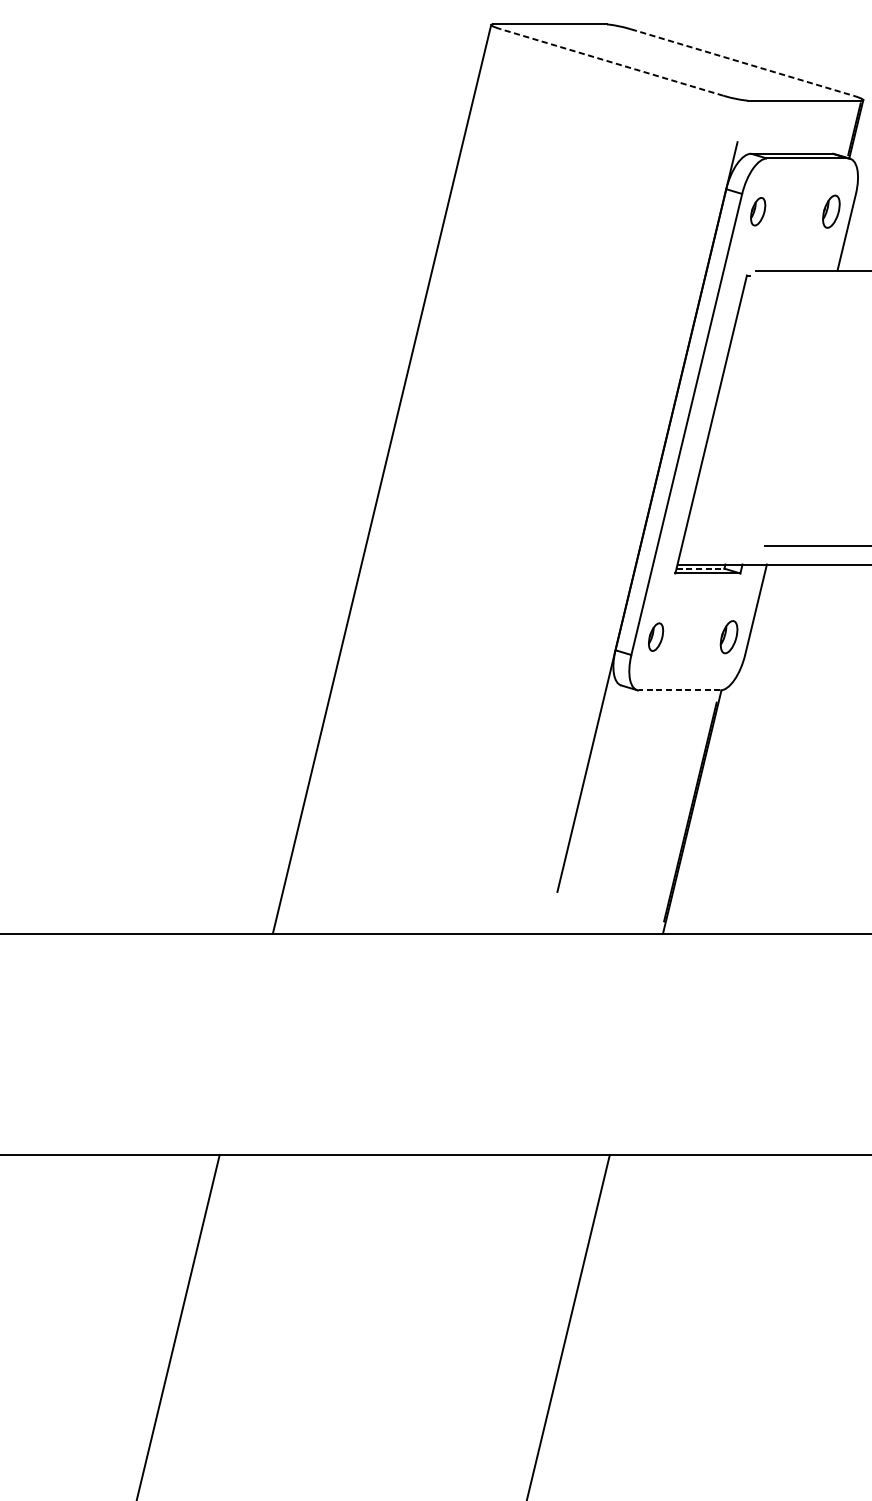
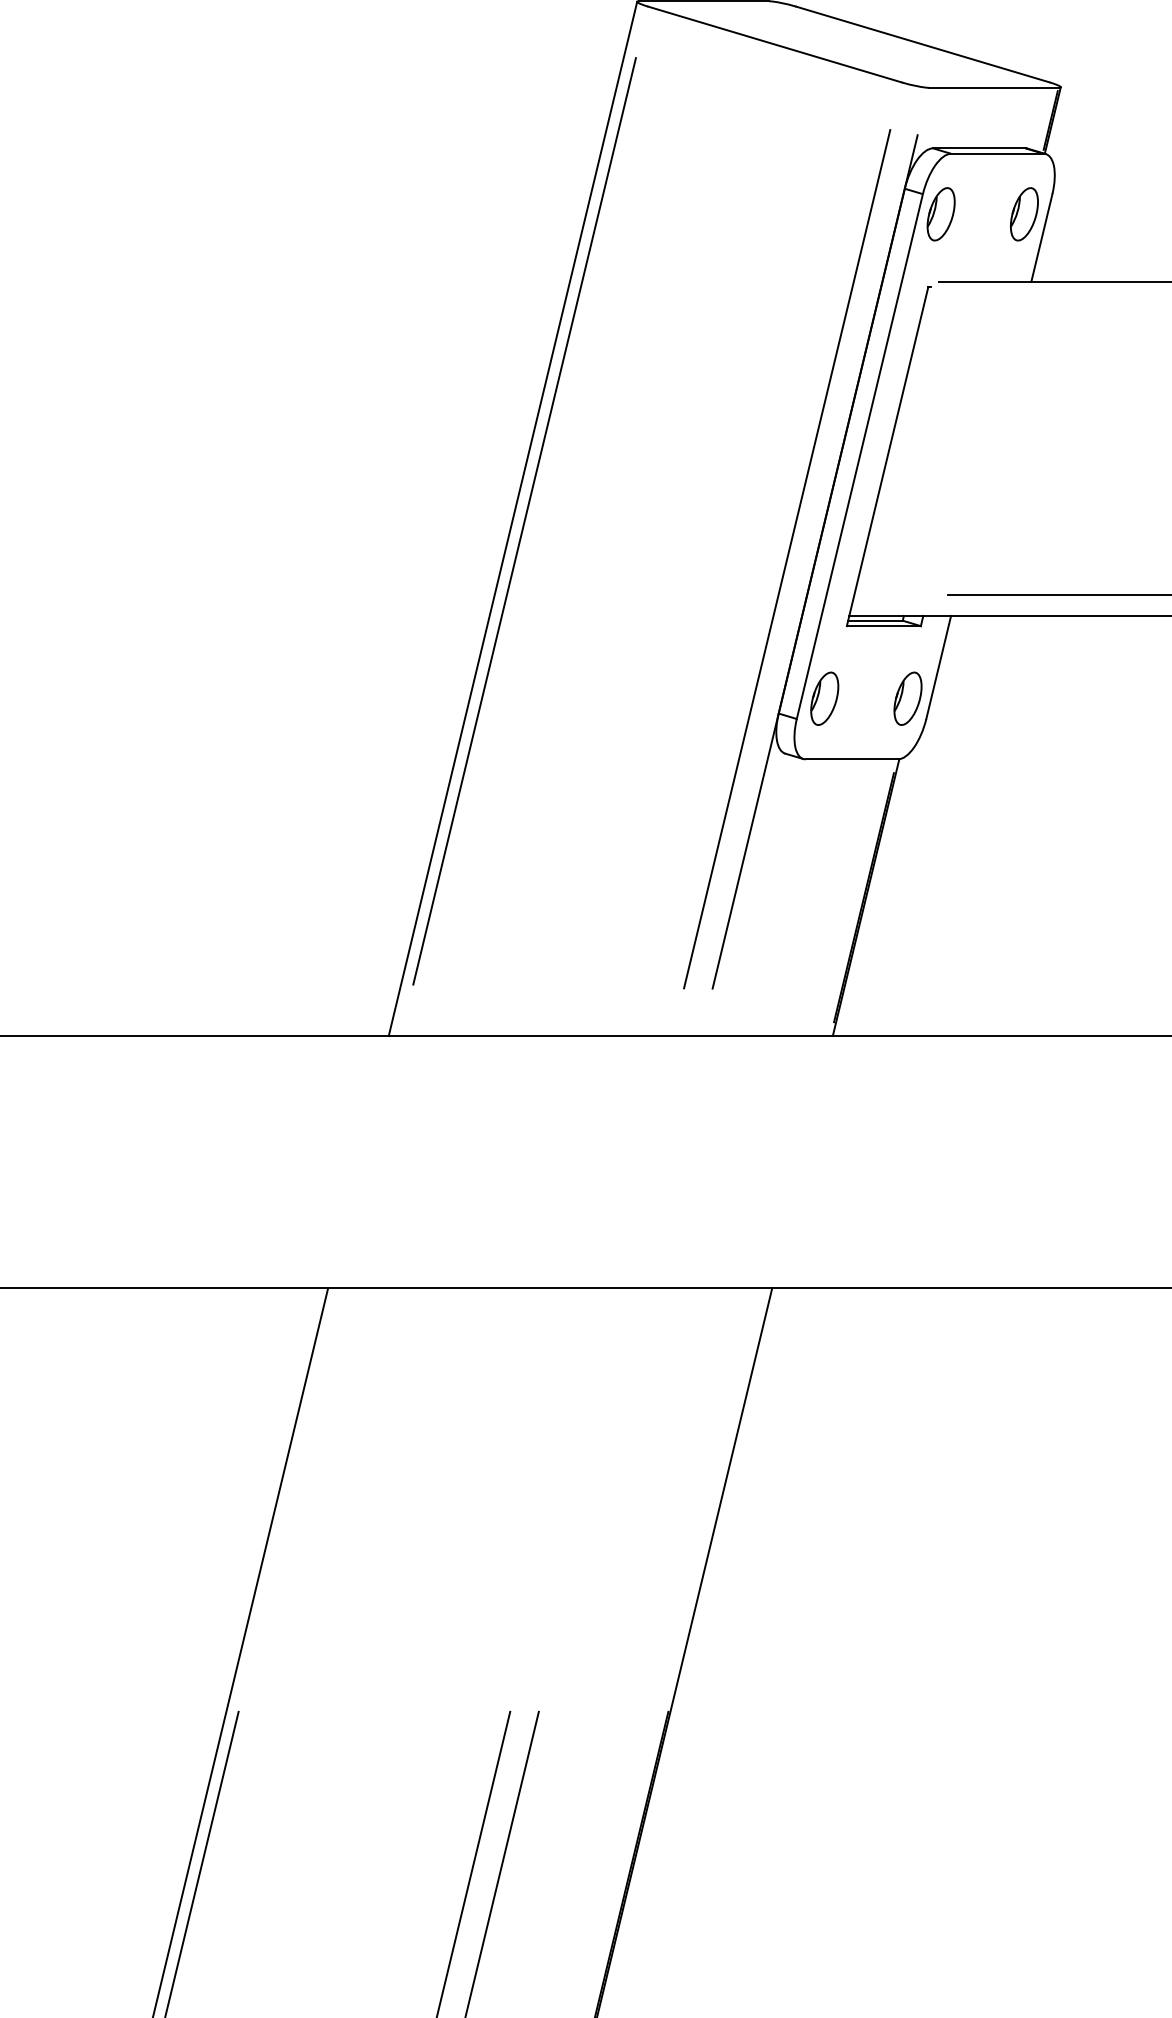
line: (611, 62) -> (774, 44), dashed -> solid
line: (742, 62) -> (923, 44), dashed -> solid
part: (757, 211) -> (940, 214), size x1.67
part: (831, 211) -> (1024, 214), size x1.43
line: (392, 481) -> (524, 521), added
line: (623, 514) -> (787, 559), added
line: (700, 568) -> (875, 620), dashed -> solid
part: (655, 637) -> (824, 698), size x1.67
part: (728, 637) -> (907, 698), size x1.43
line: (679, 690) -> (851, 759), dashed -> solid

